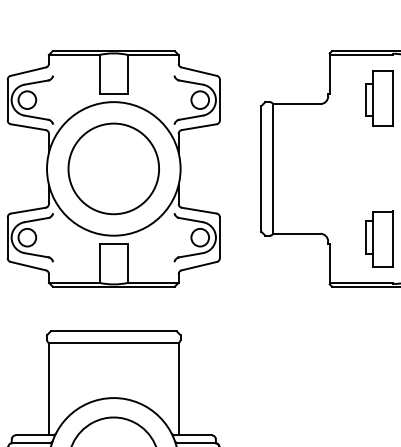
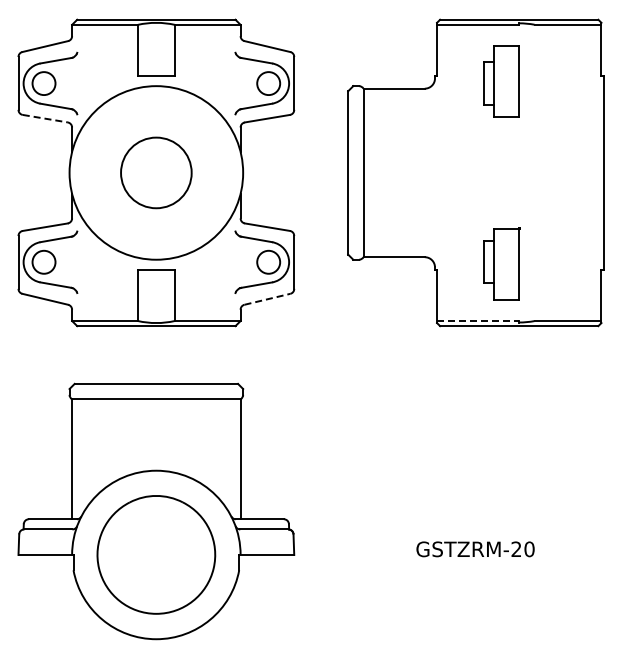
line: (28, 127) -> (45, 118), solid -> dashed
circle: (113, 168) -> (156, 172), size x0.6
line: (199, 266) -> (267, 299), solid -> dashed
line: (361, 283) -> (478, 321), solid -> dashed

